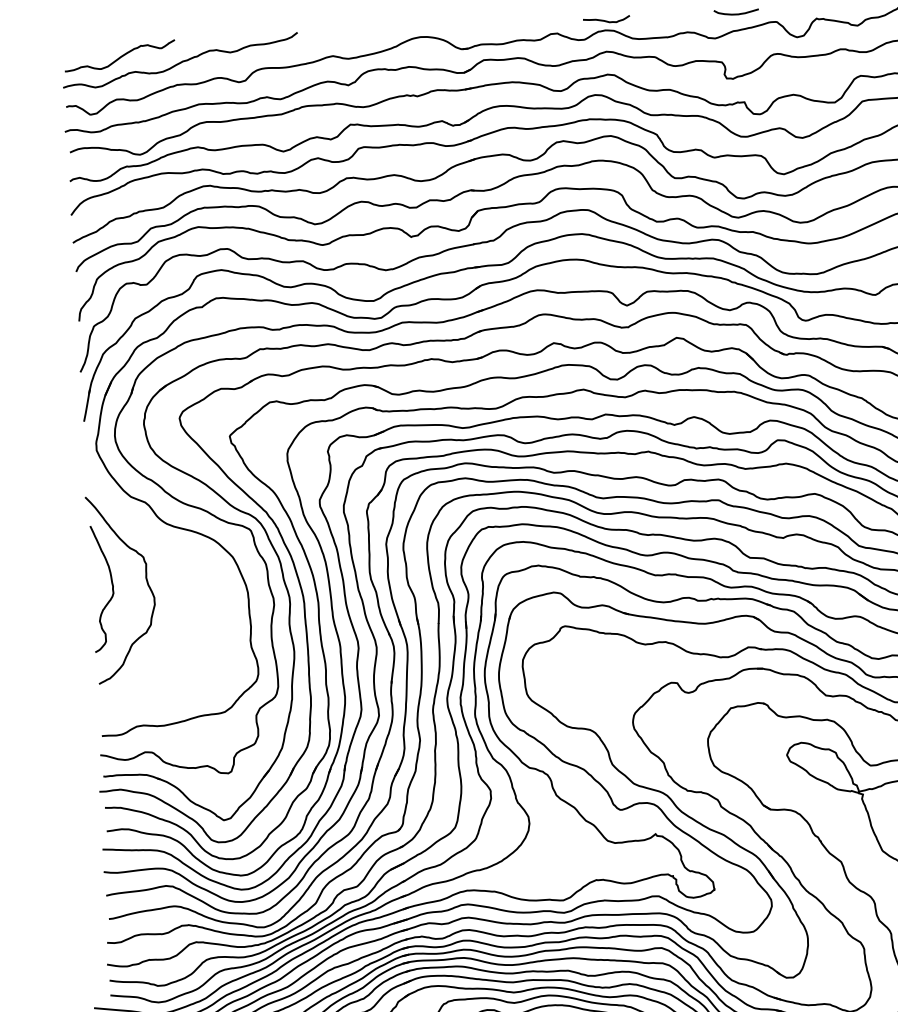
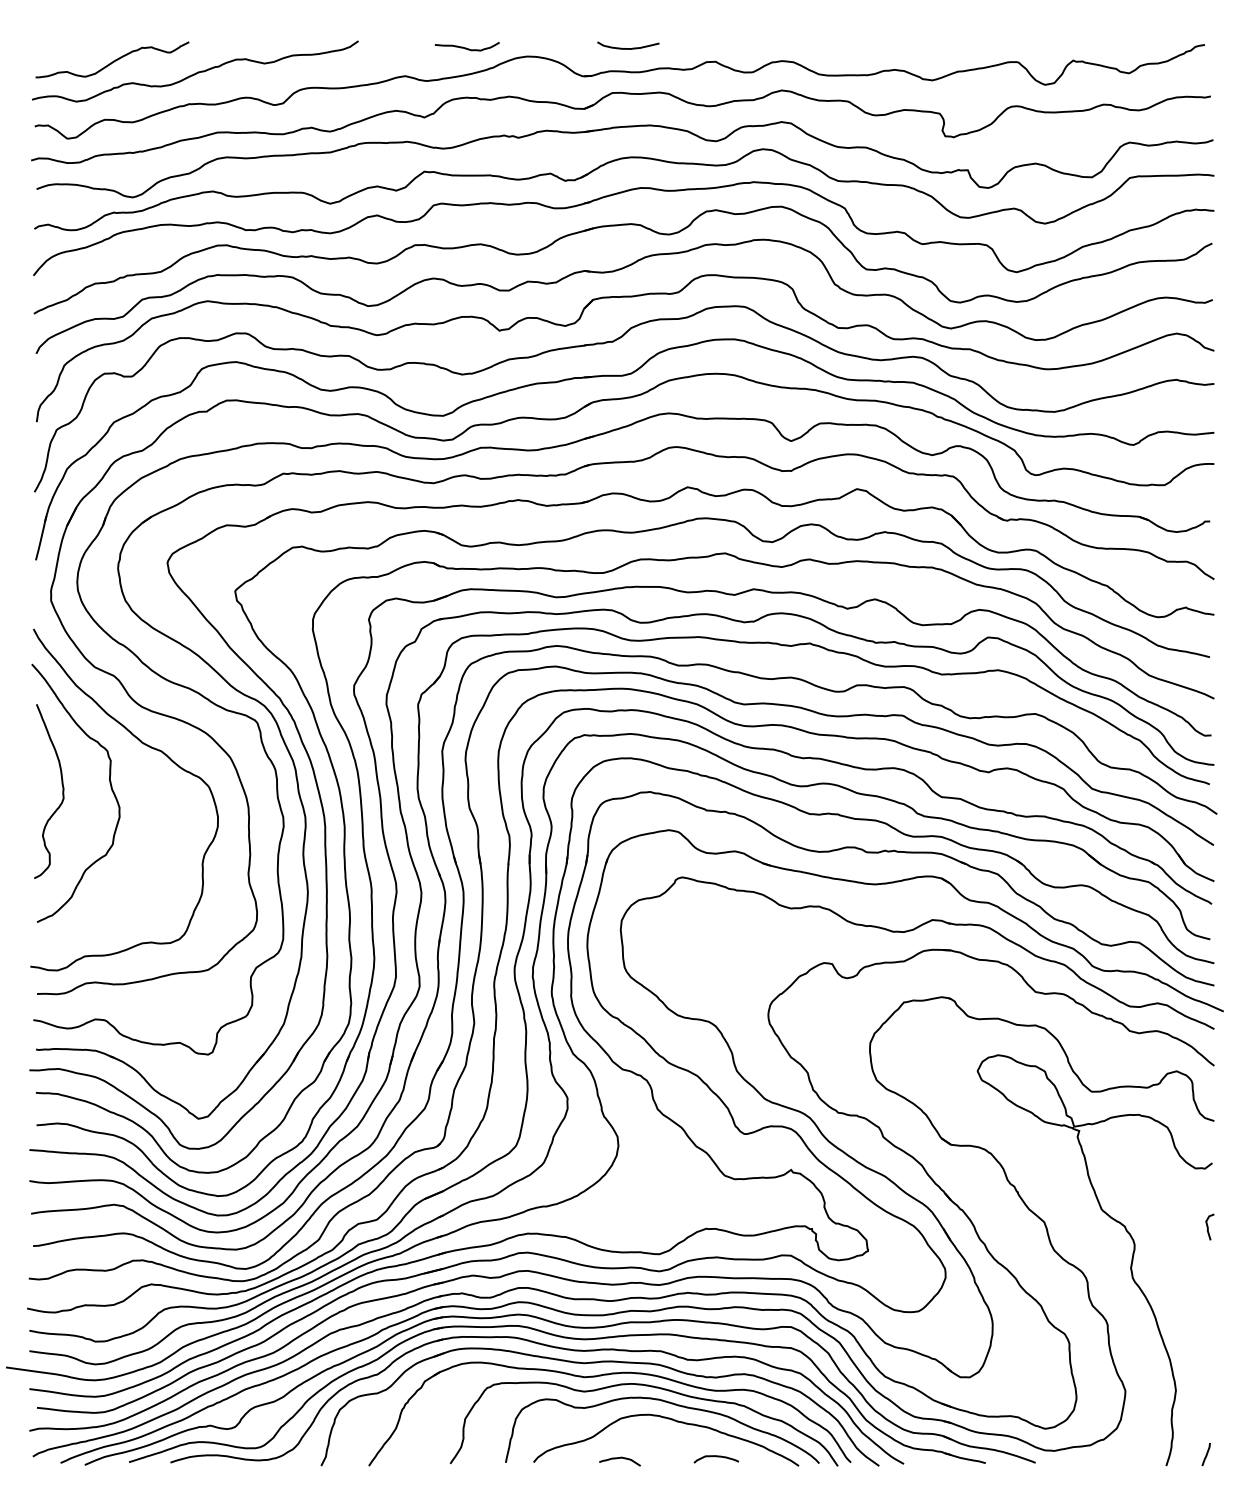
curve: (736, 14) -> (628, 48), moved
curve: (606, 20) -> (466, 47), moved
curve: (173, 552) -> (149, 747), added

